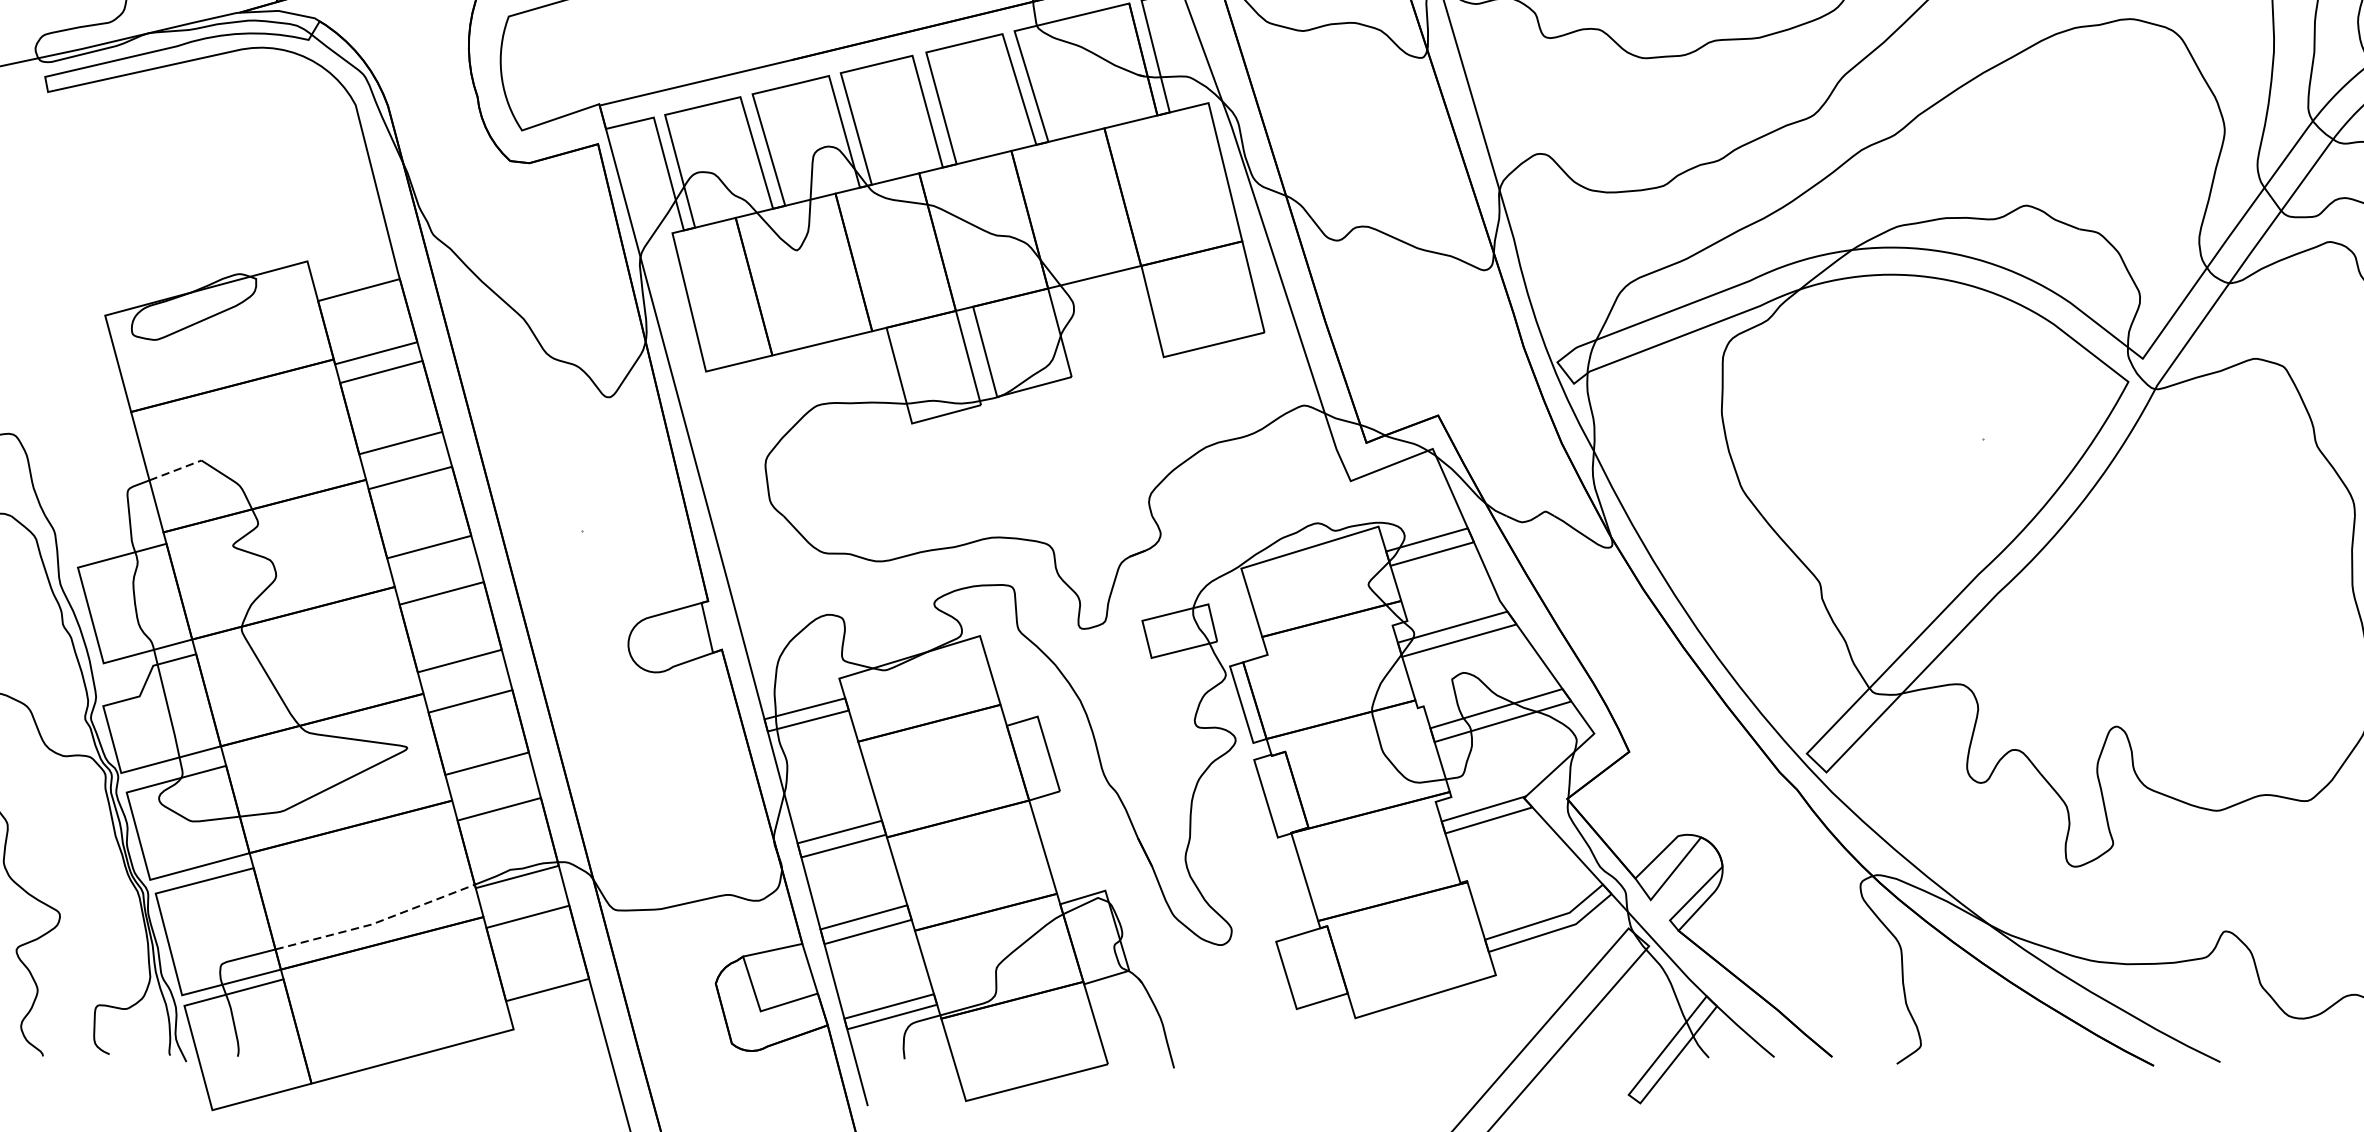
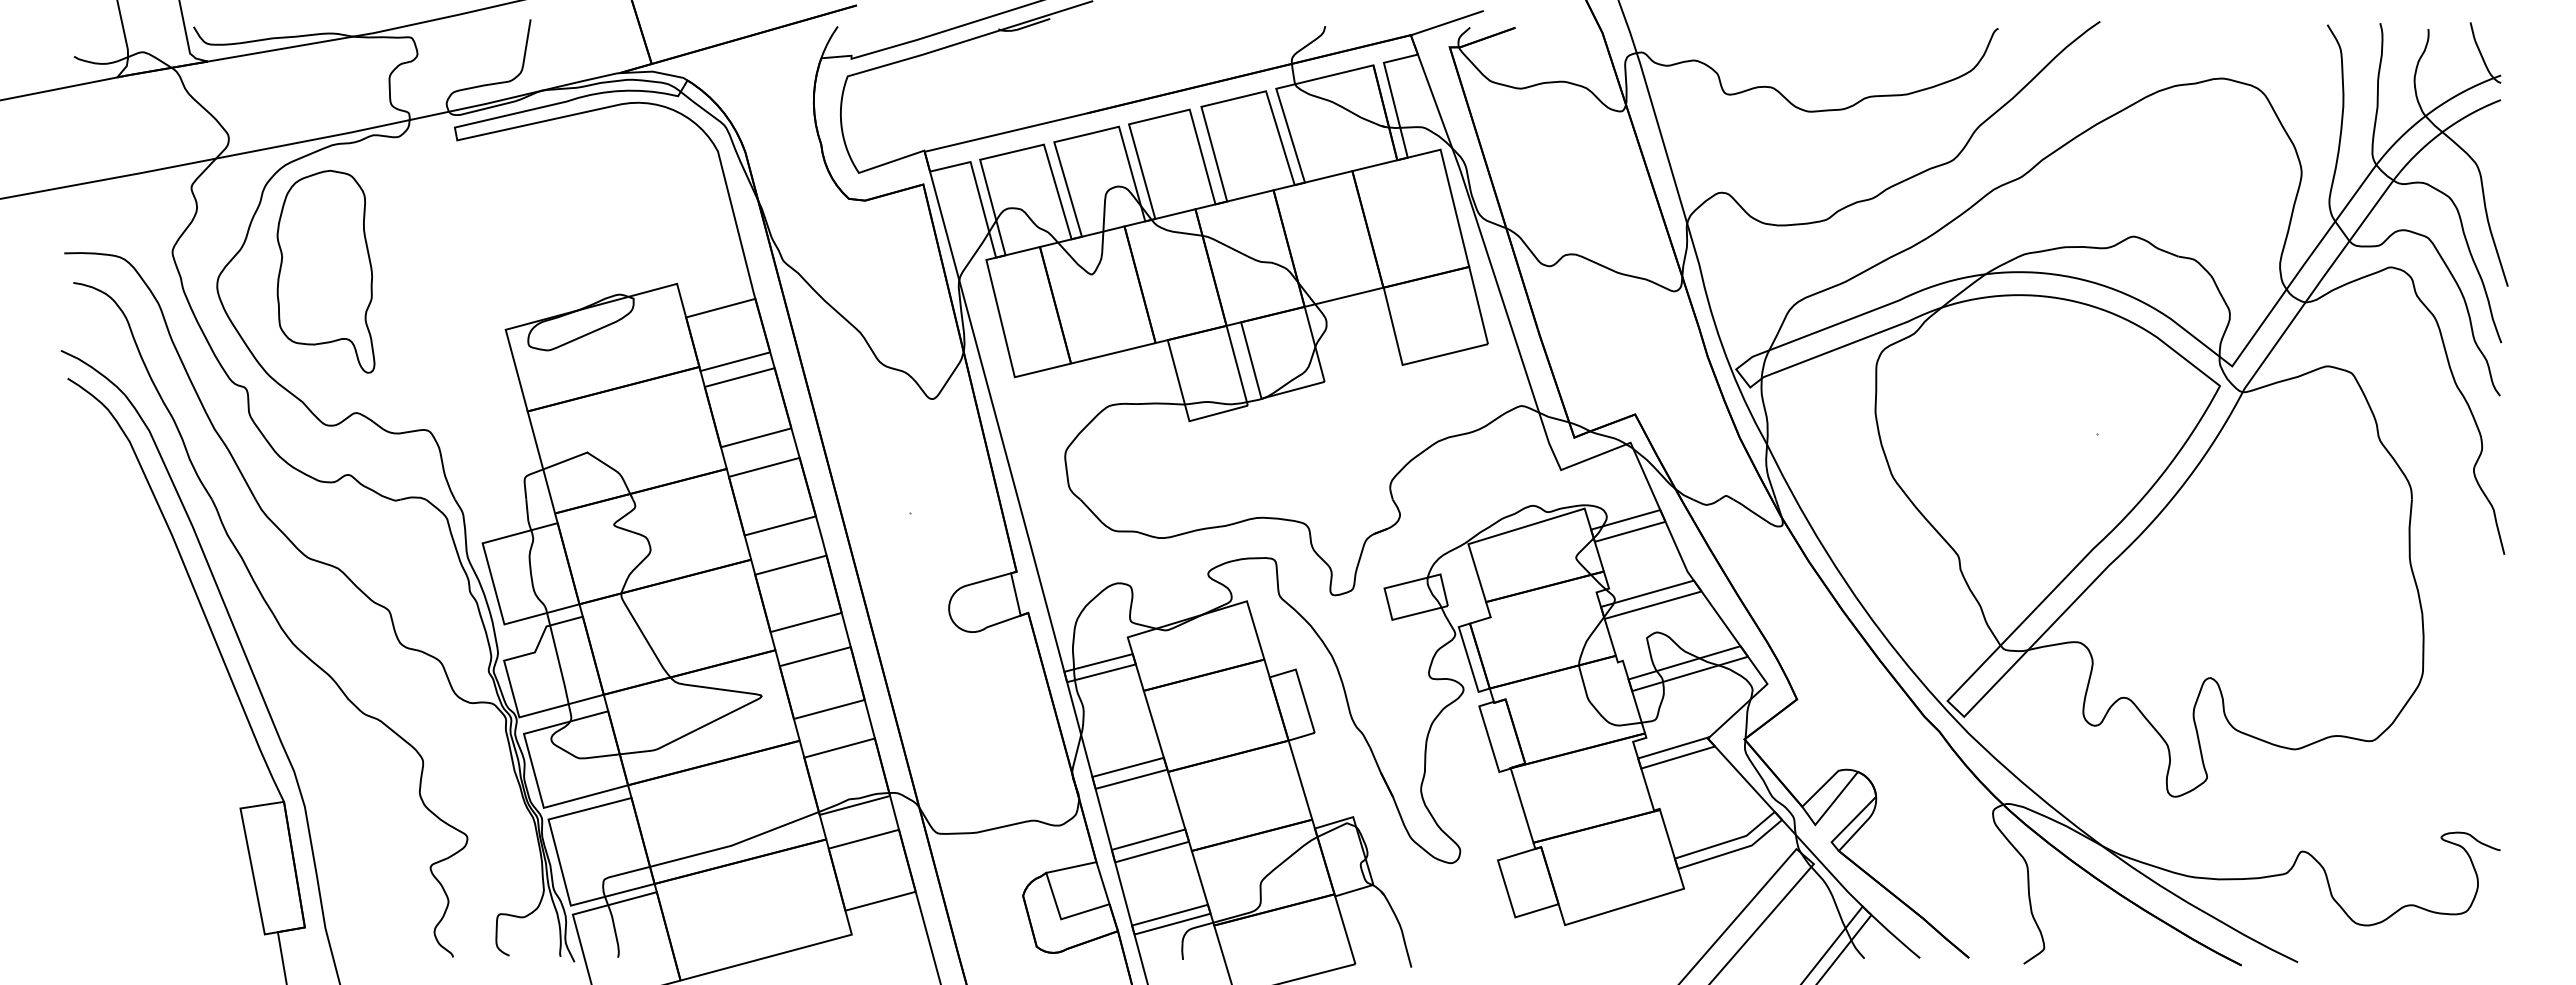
line: (175, 471) -> (565, 461), dashed -> solid
line: (376, 923) -> (735, 844), dashed -> solid

